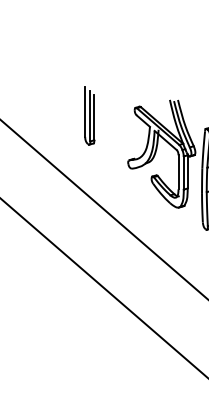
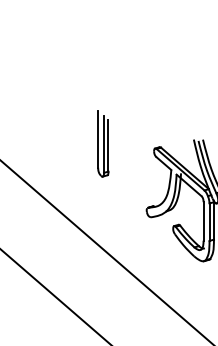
part: (89, 115) -> (103, 143), moved

